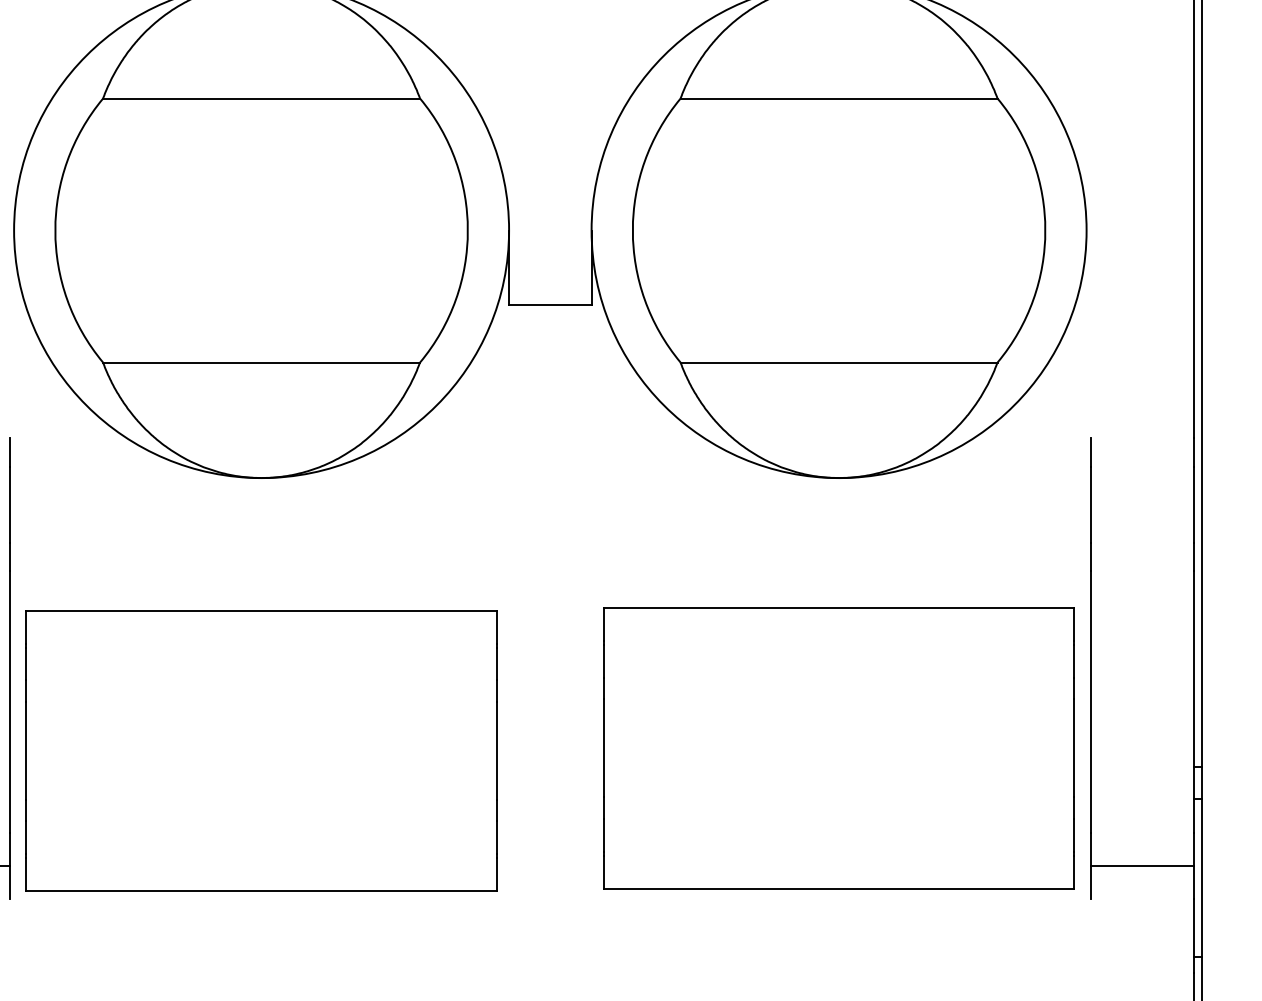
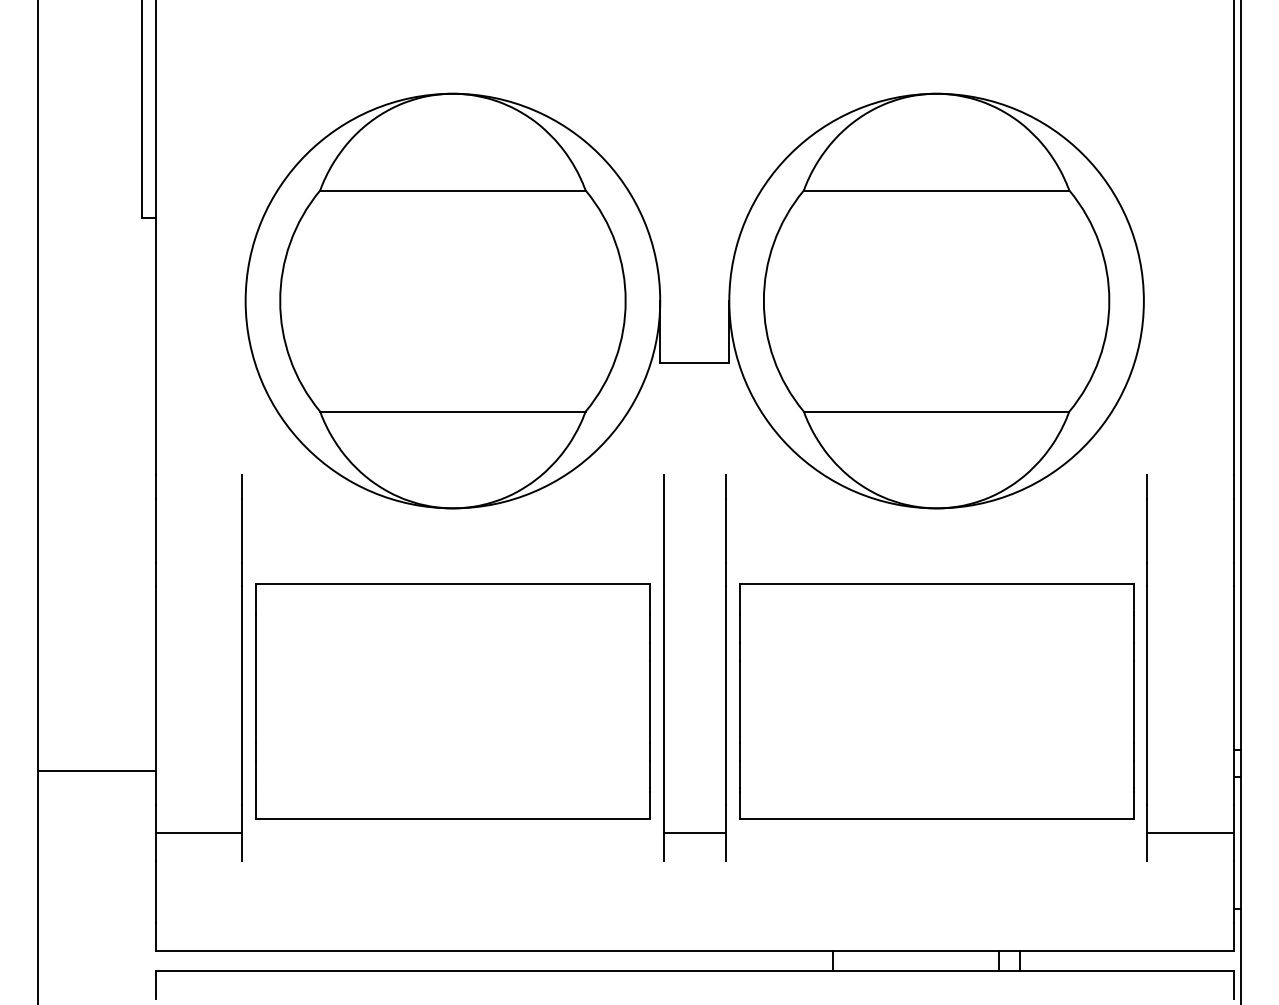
part: (514, 668) -> (664, 667), added
part: (838, 748) -> (936, 701), moved
part: (261, 750) -> (452, 701), moved

